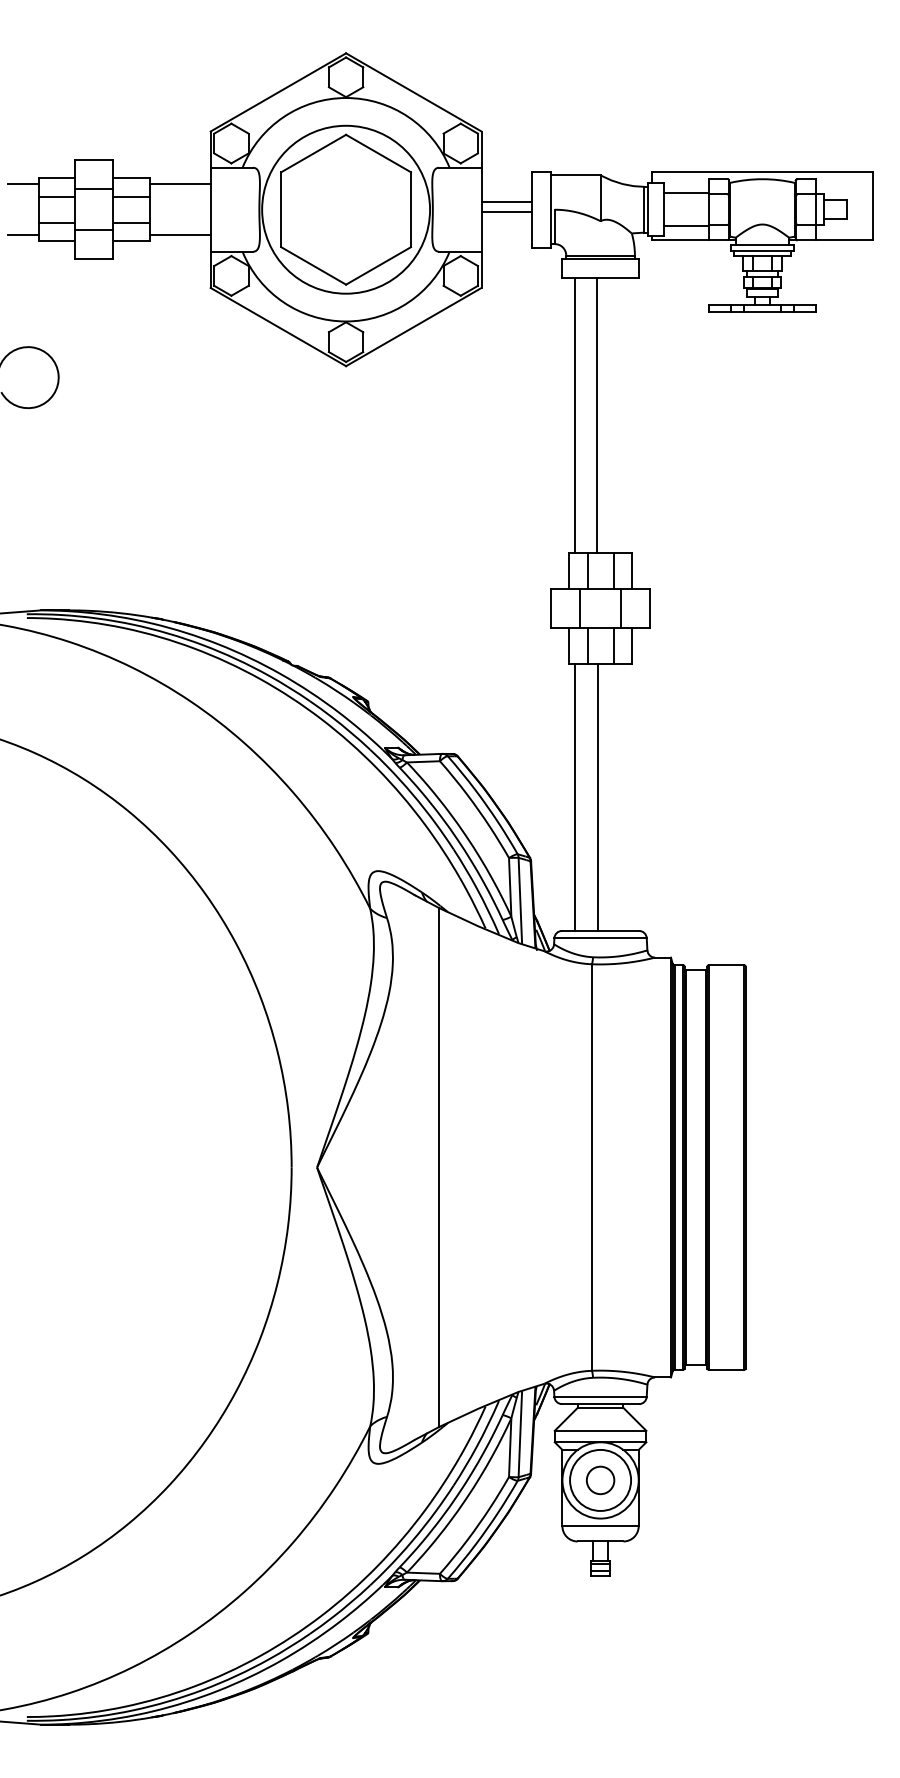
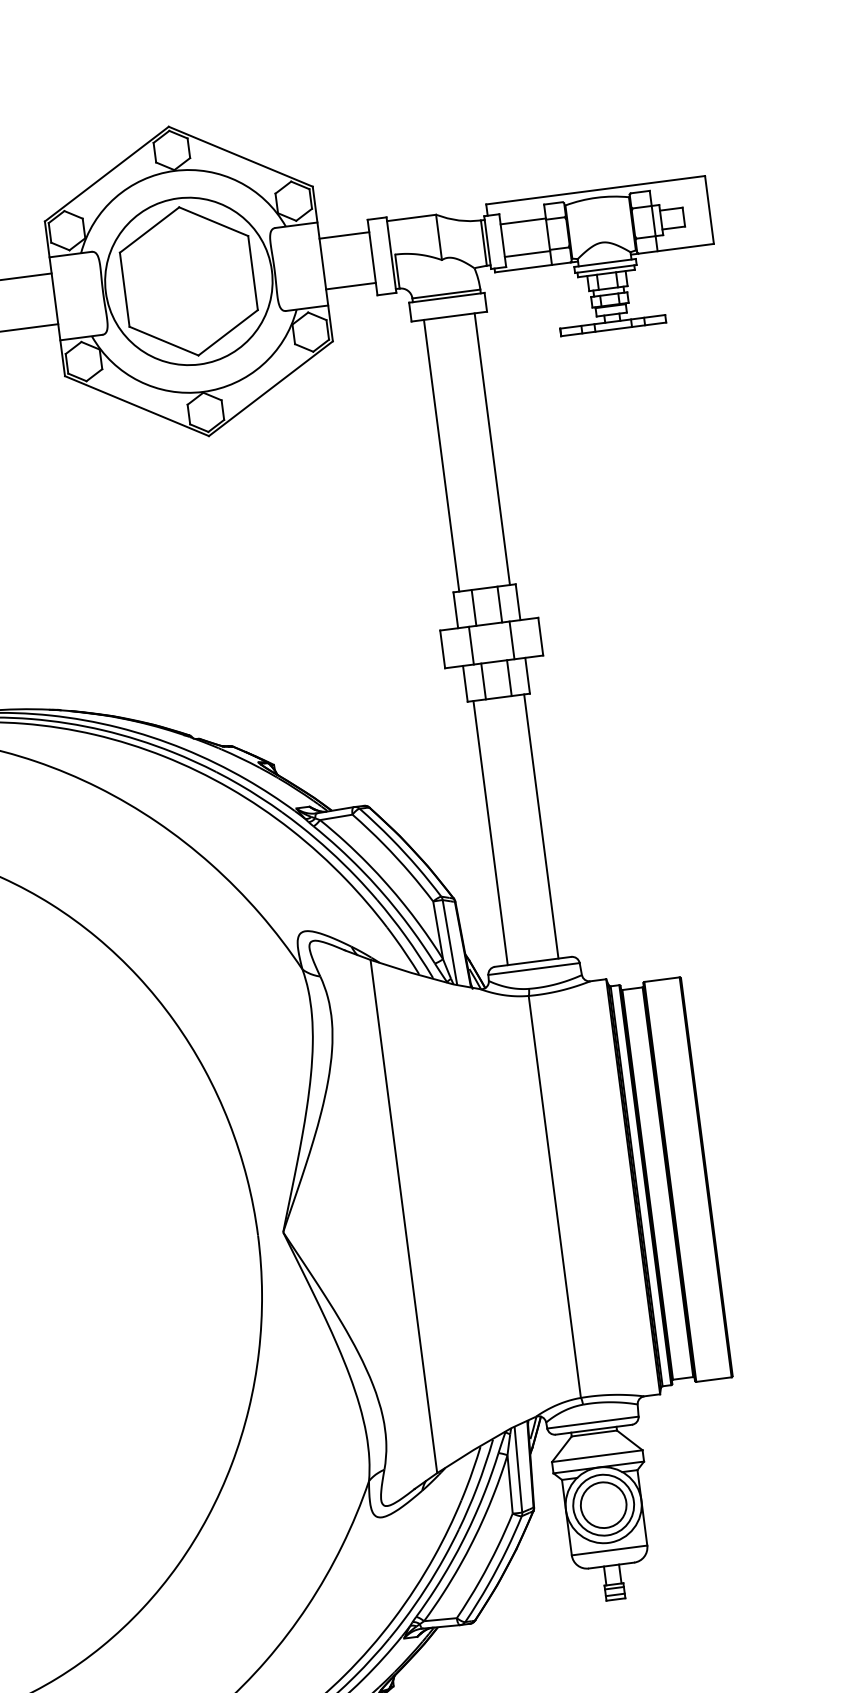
line: (506, 202) -> (350, 286), moved
line: (506, 212) -> (344, 235), moved
line: (597, 415) -> (492, 448), moved
line: (598, 796) -> (541, 825), moved
circle: (600, 1480) -> (603, 1505), size x1.67

